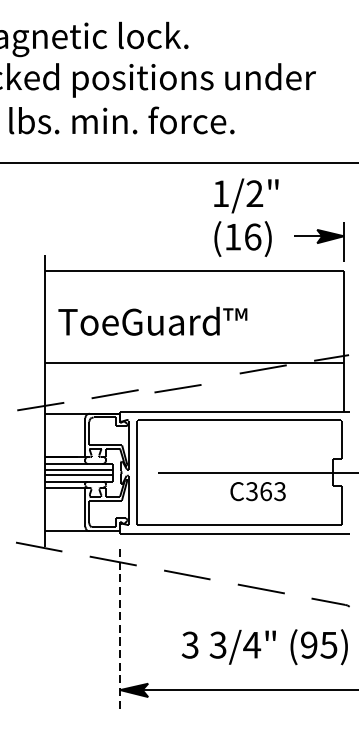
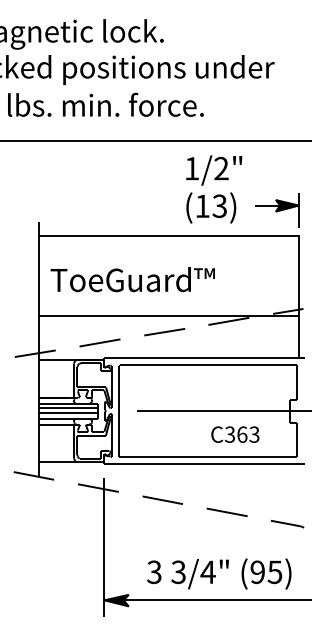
text: (252, 236) -> (219, 205), (16) -> (13)
line: (177, 389) -> (164, 332), moved
text: (258, 491) -> (235, 434), moved
line: (120, 629) -> (104, 547), dashed -> solid
text: (265, 646) -> (219, 573), moved

